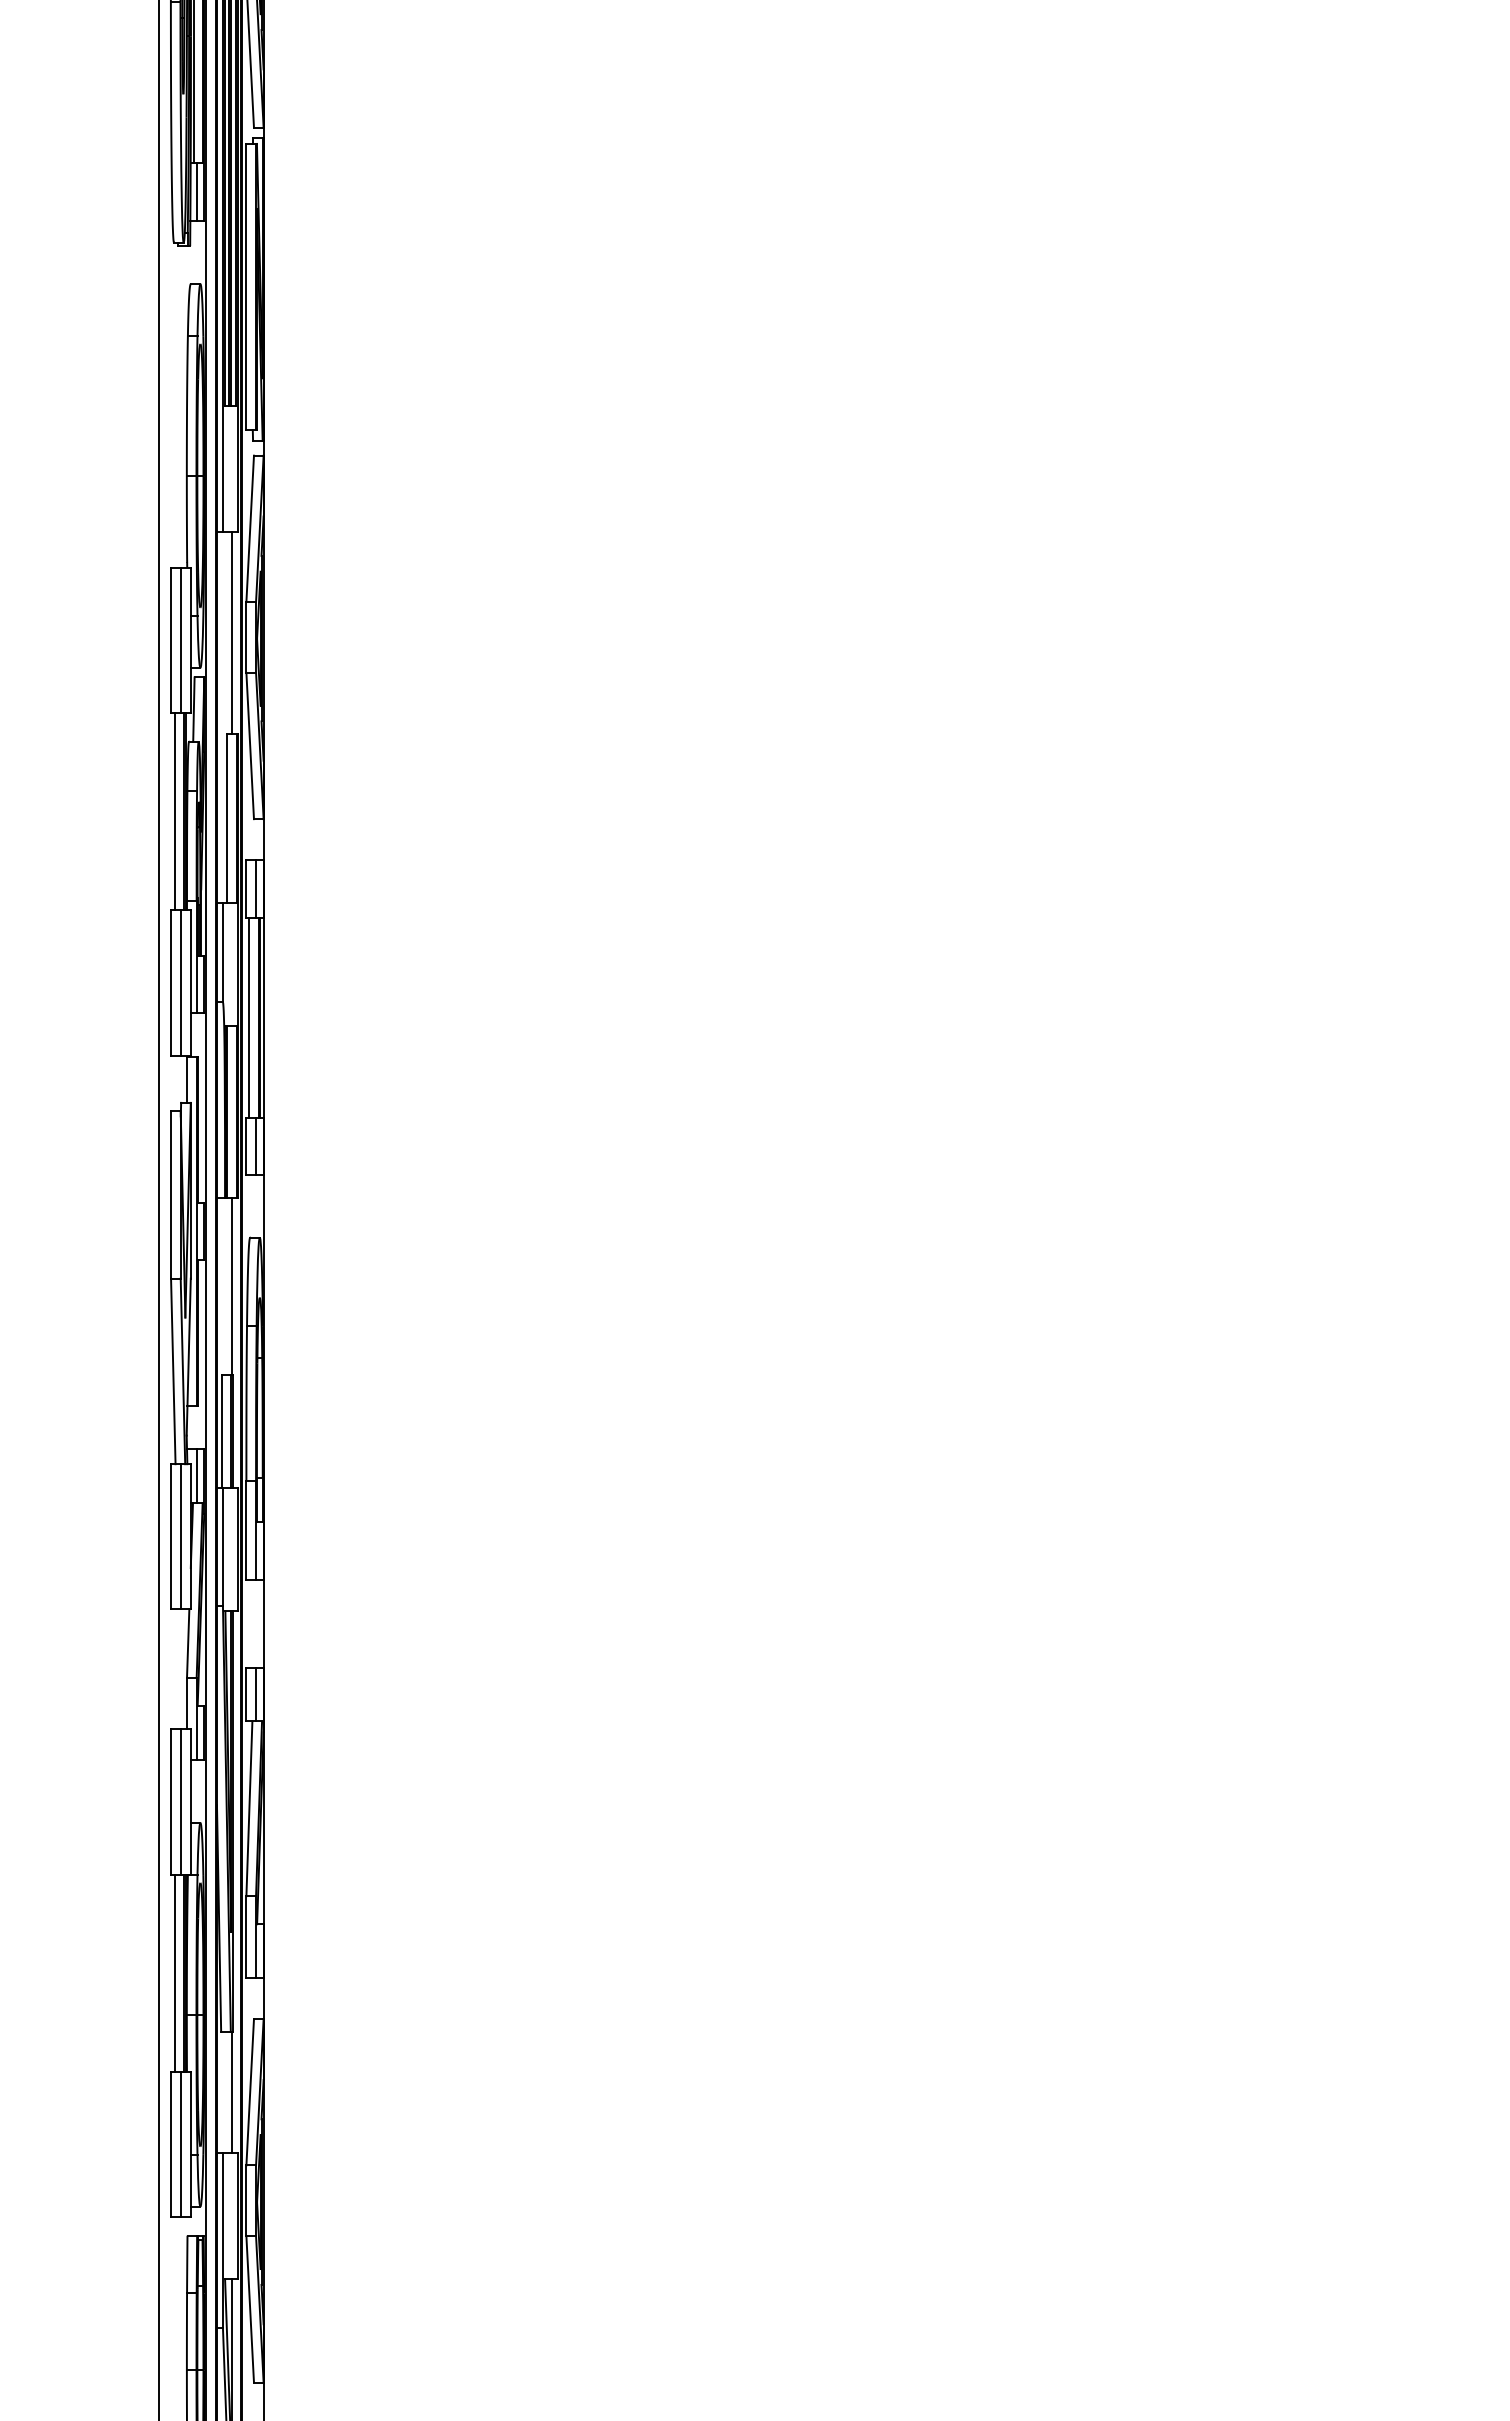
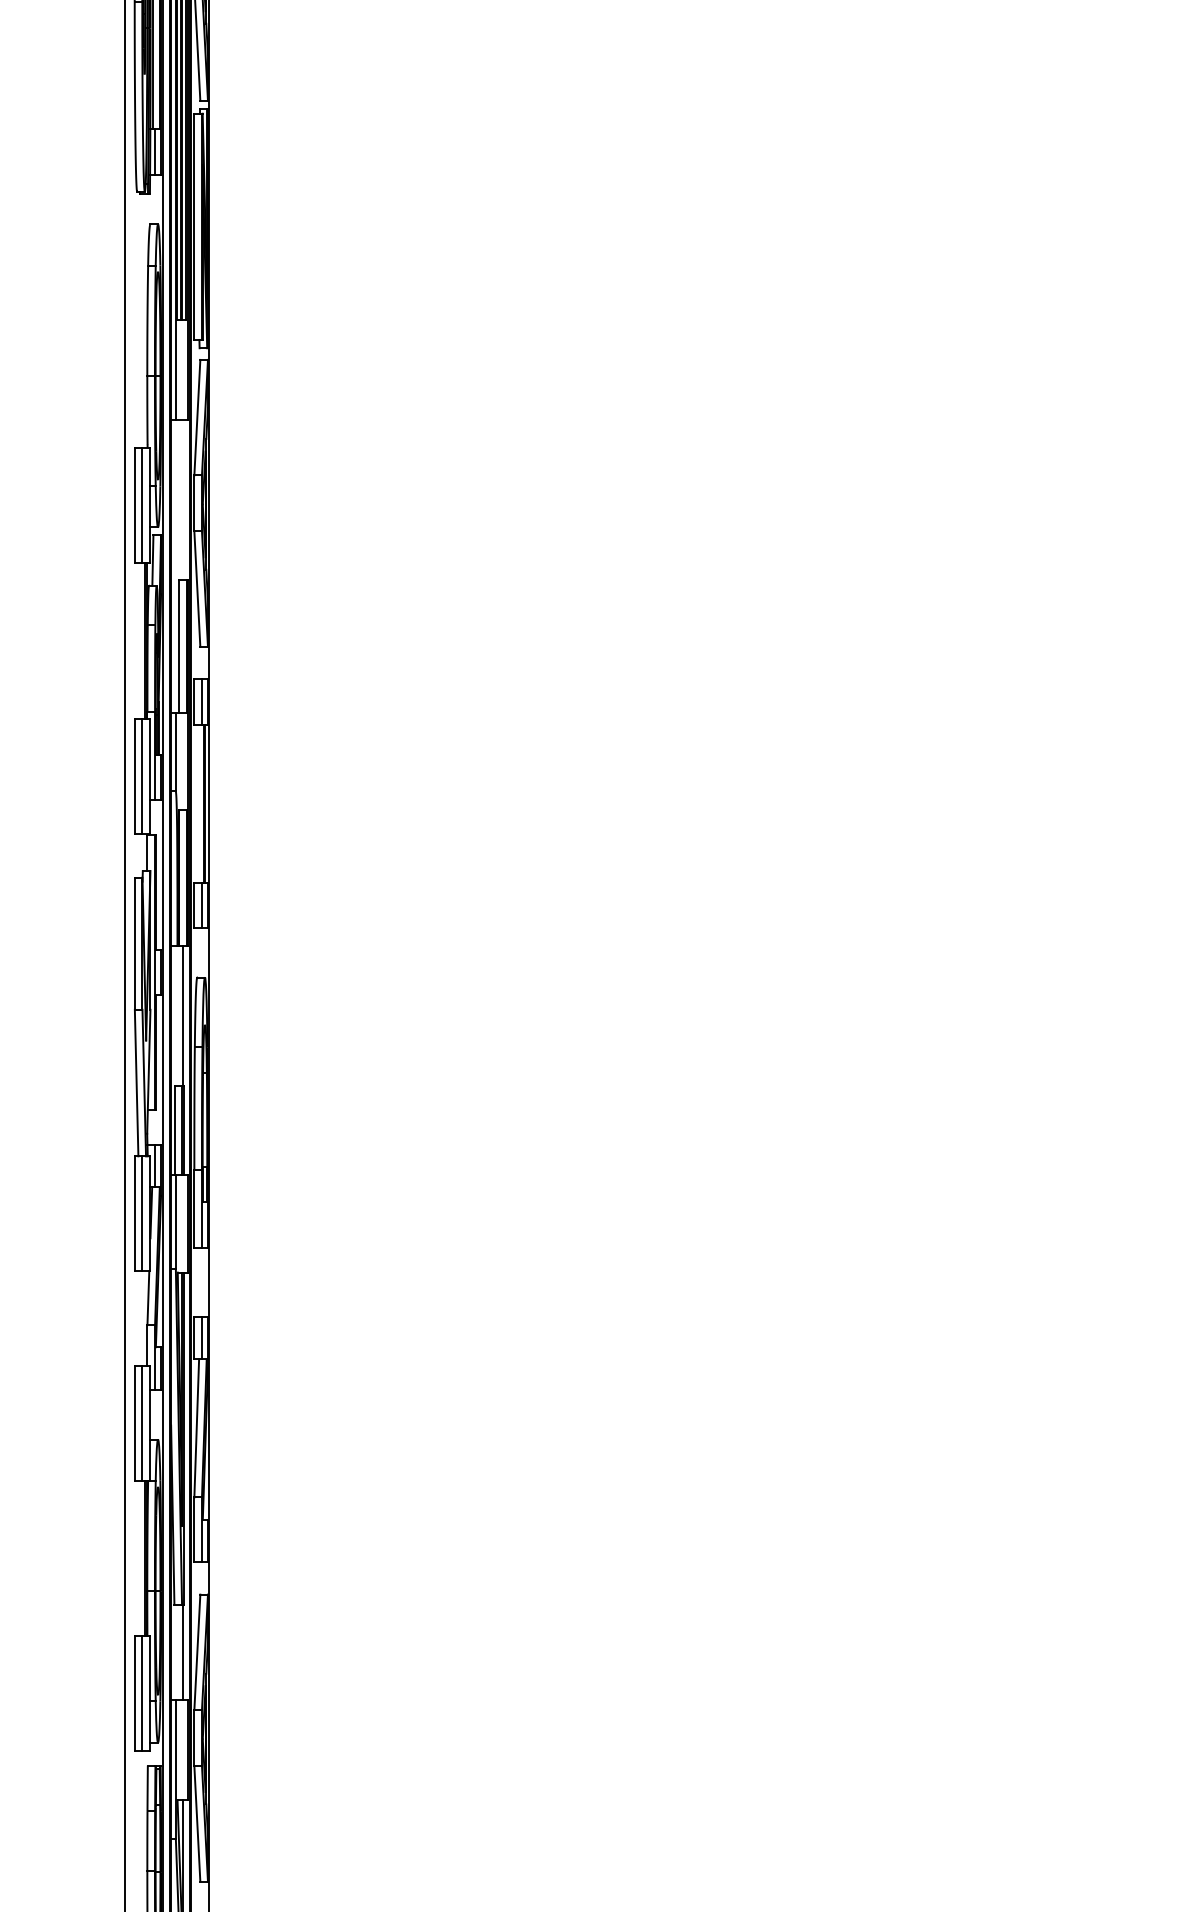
line: (231, 633) -> (182, 500), removed
line: (174, 811) -> (137, 640), removed
line: (249, 1017) -> (196, 803), removed
line: (174, 1973) -> (137, 1558), removed

